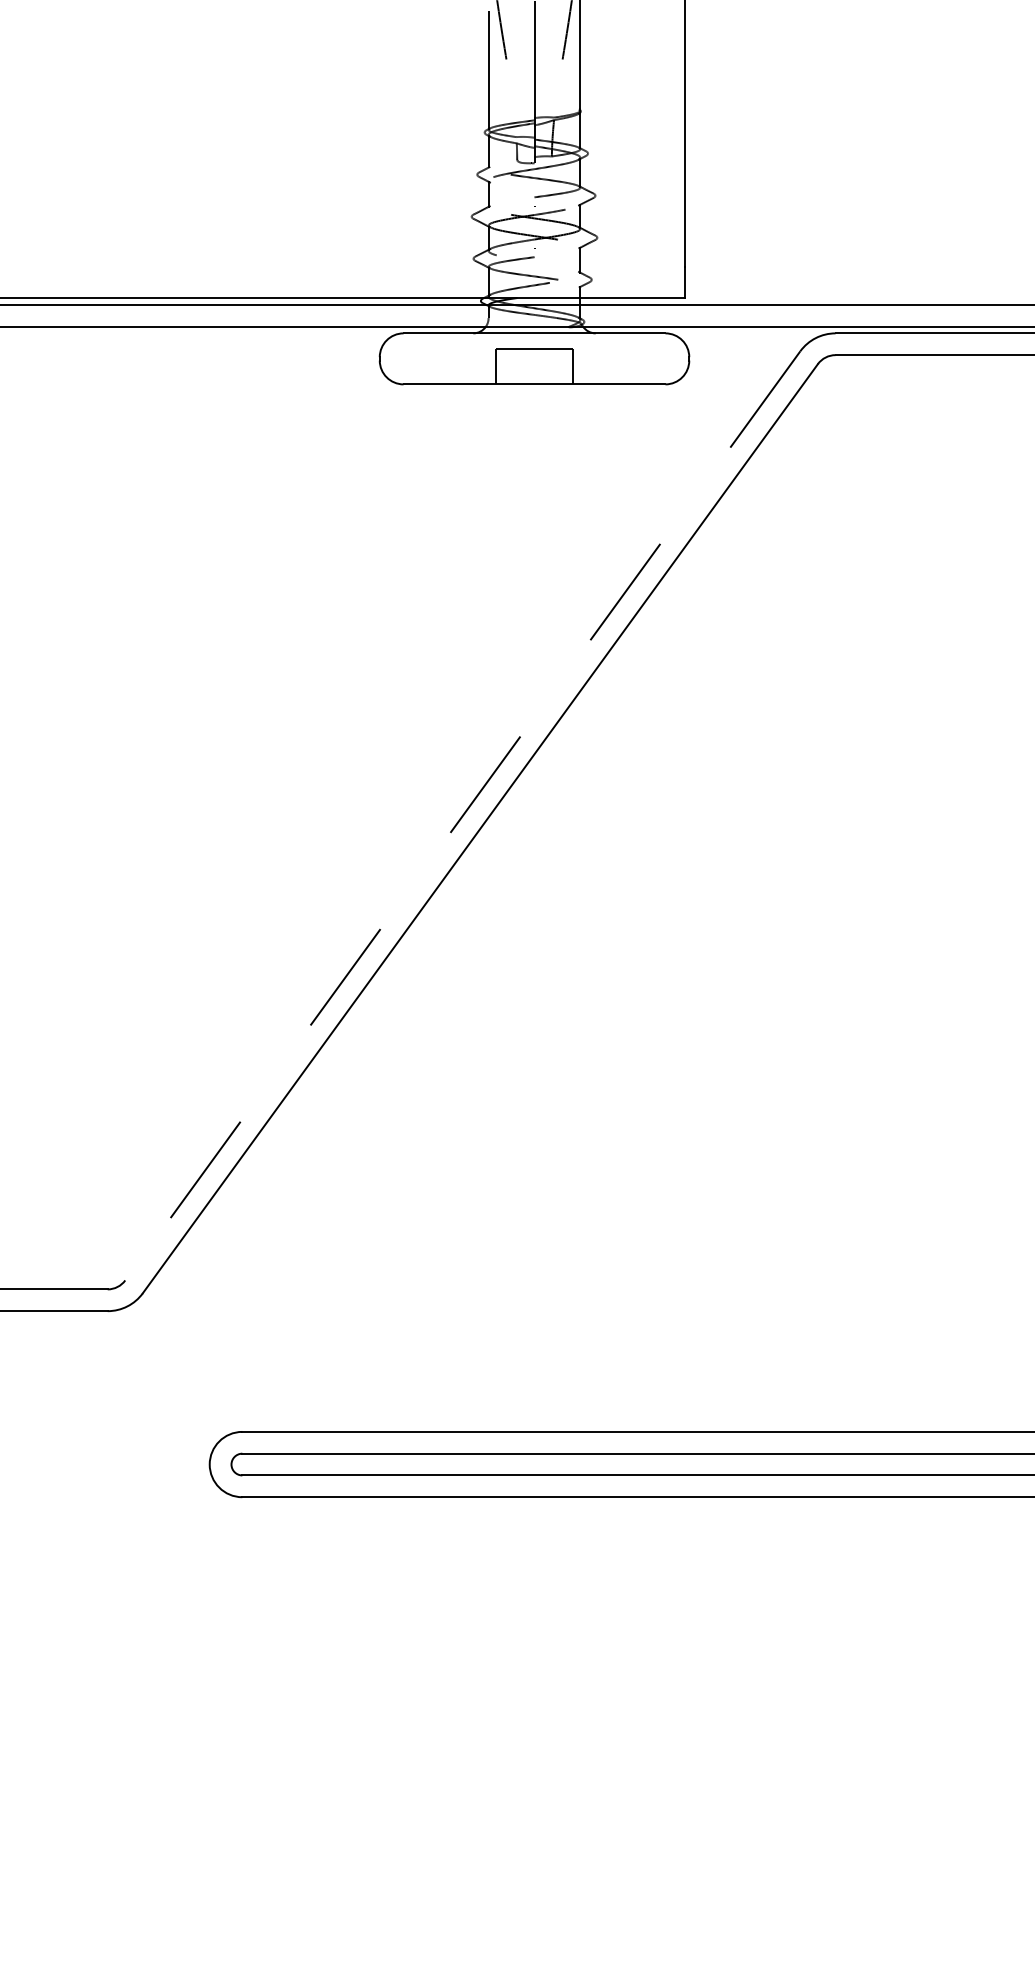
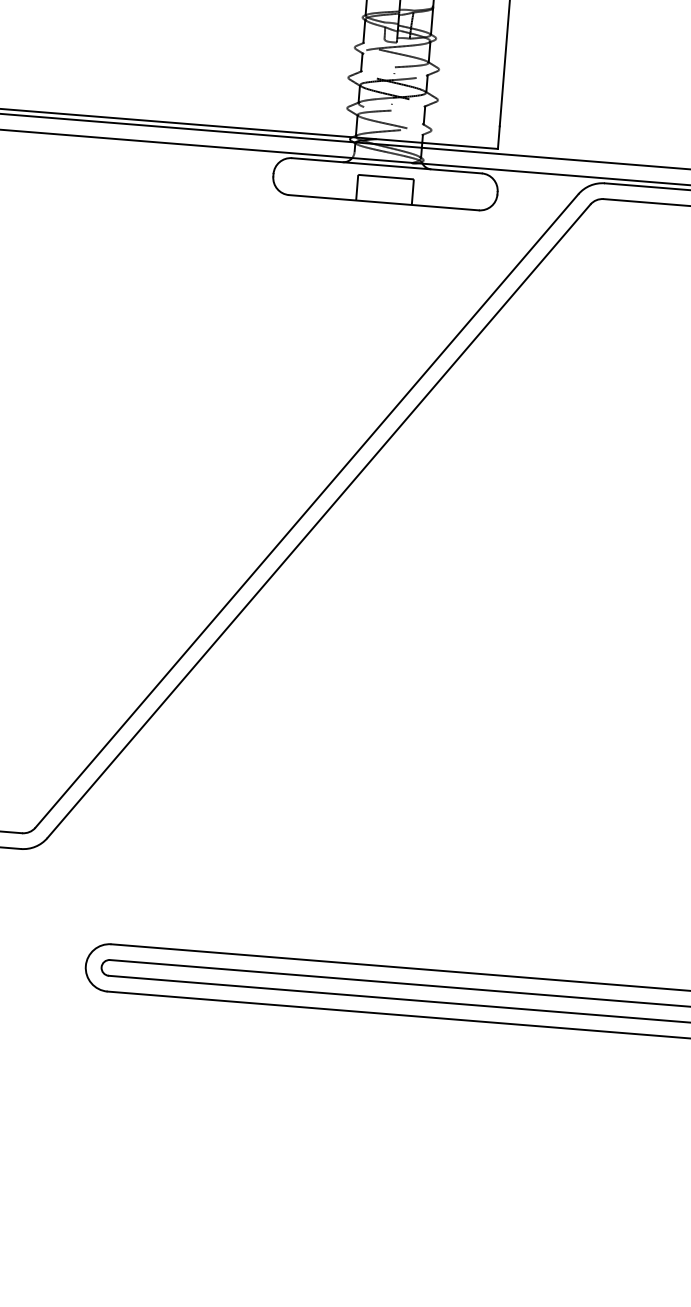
line: (462, 816) -> (306, 511), dashed -> solid

